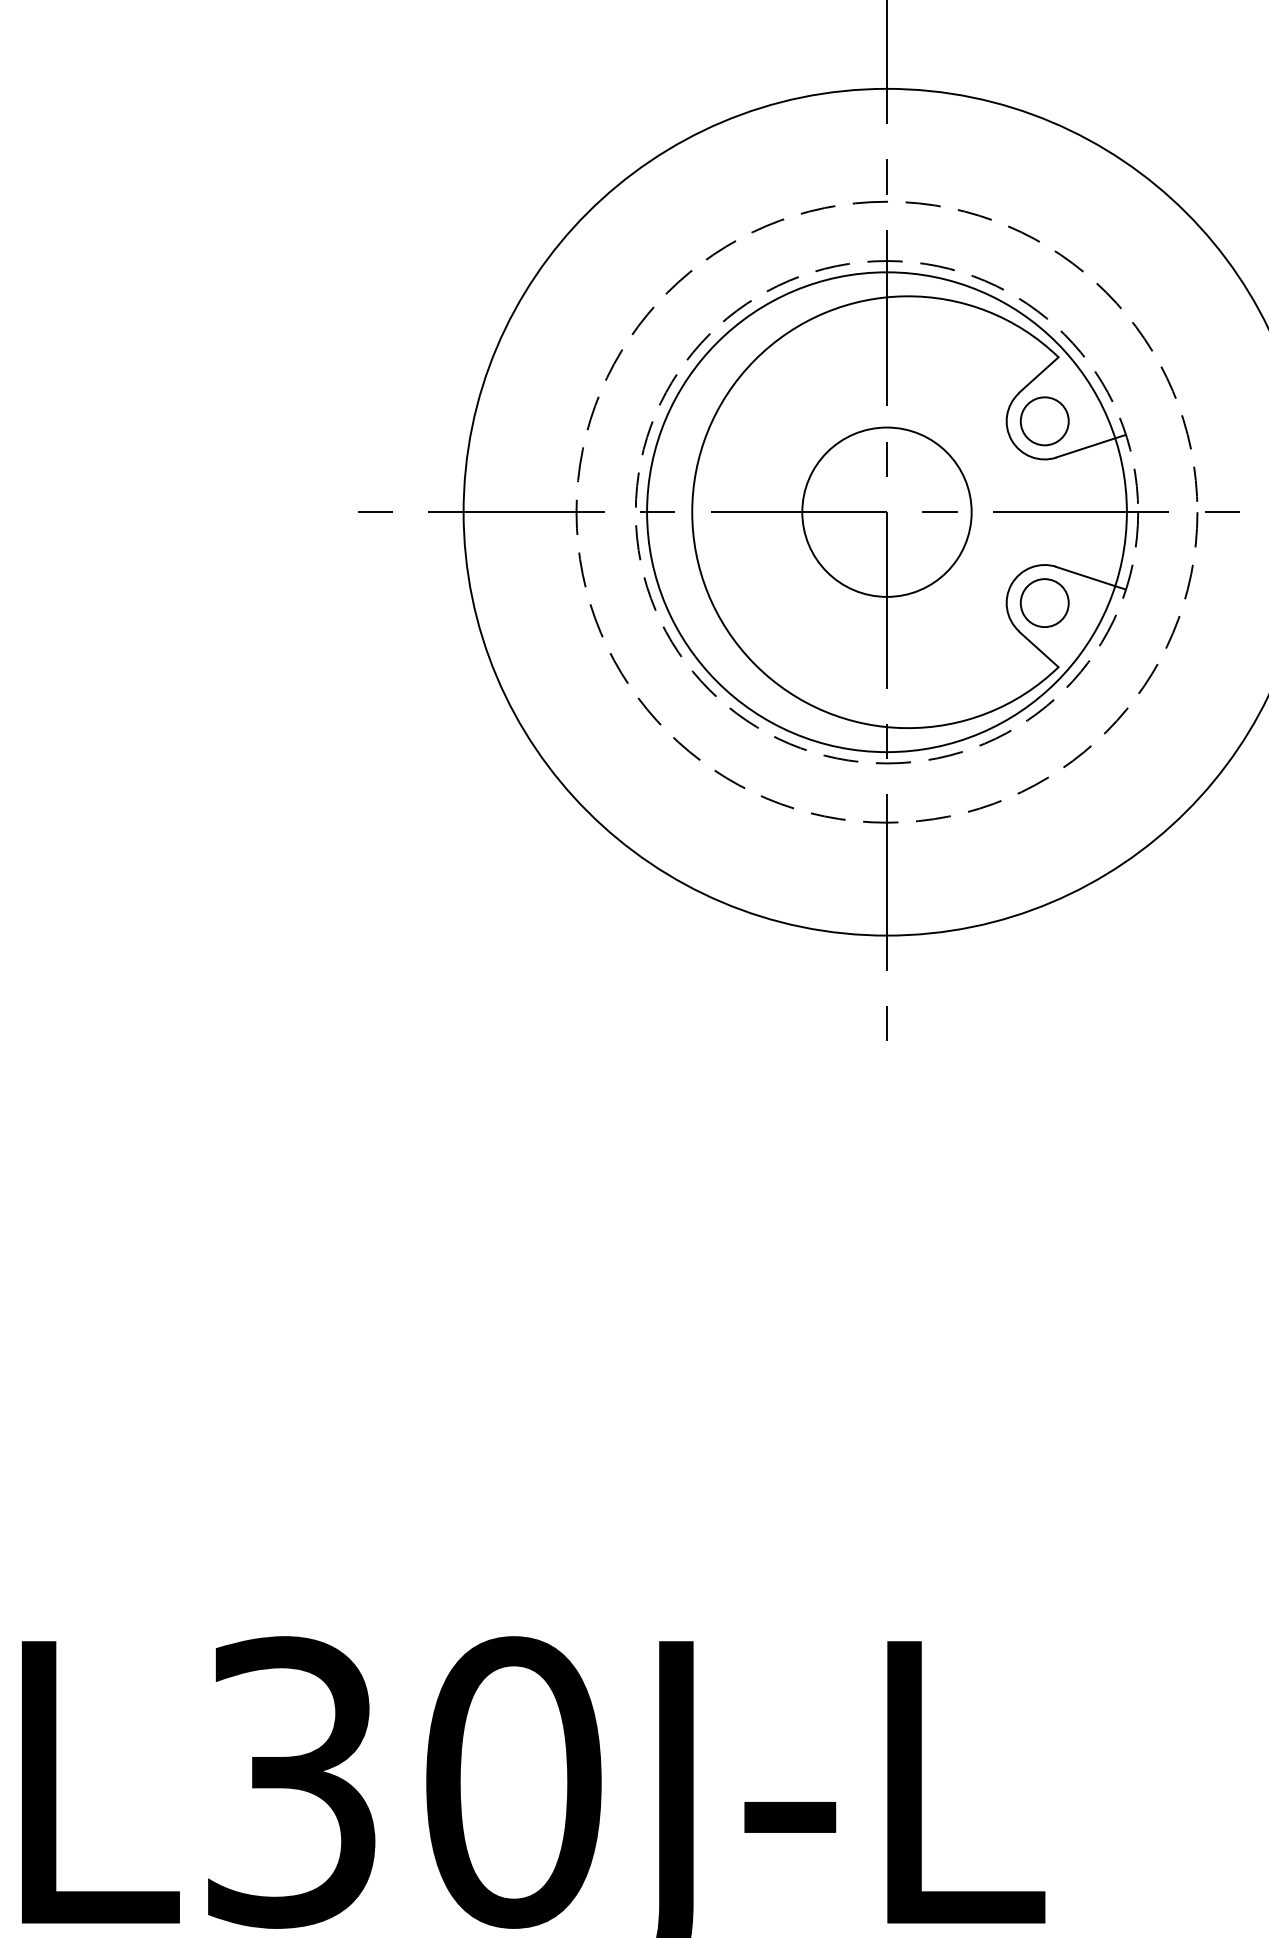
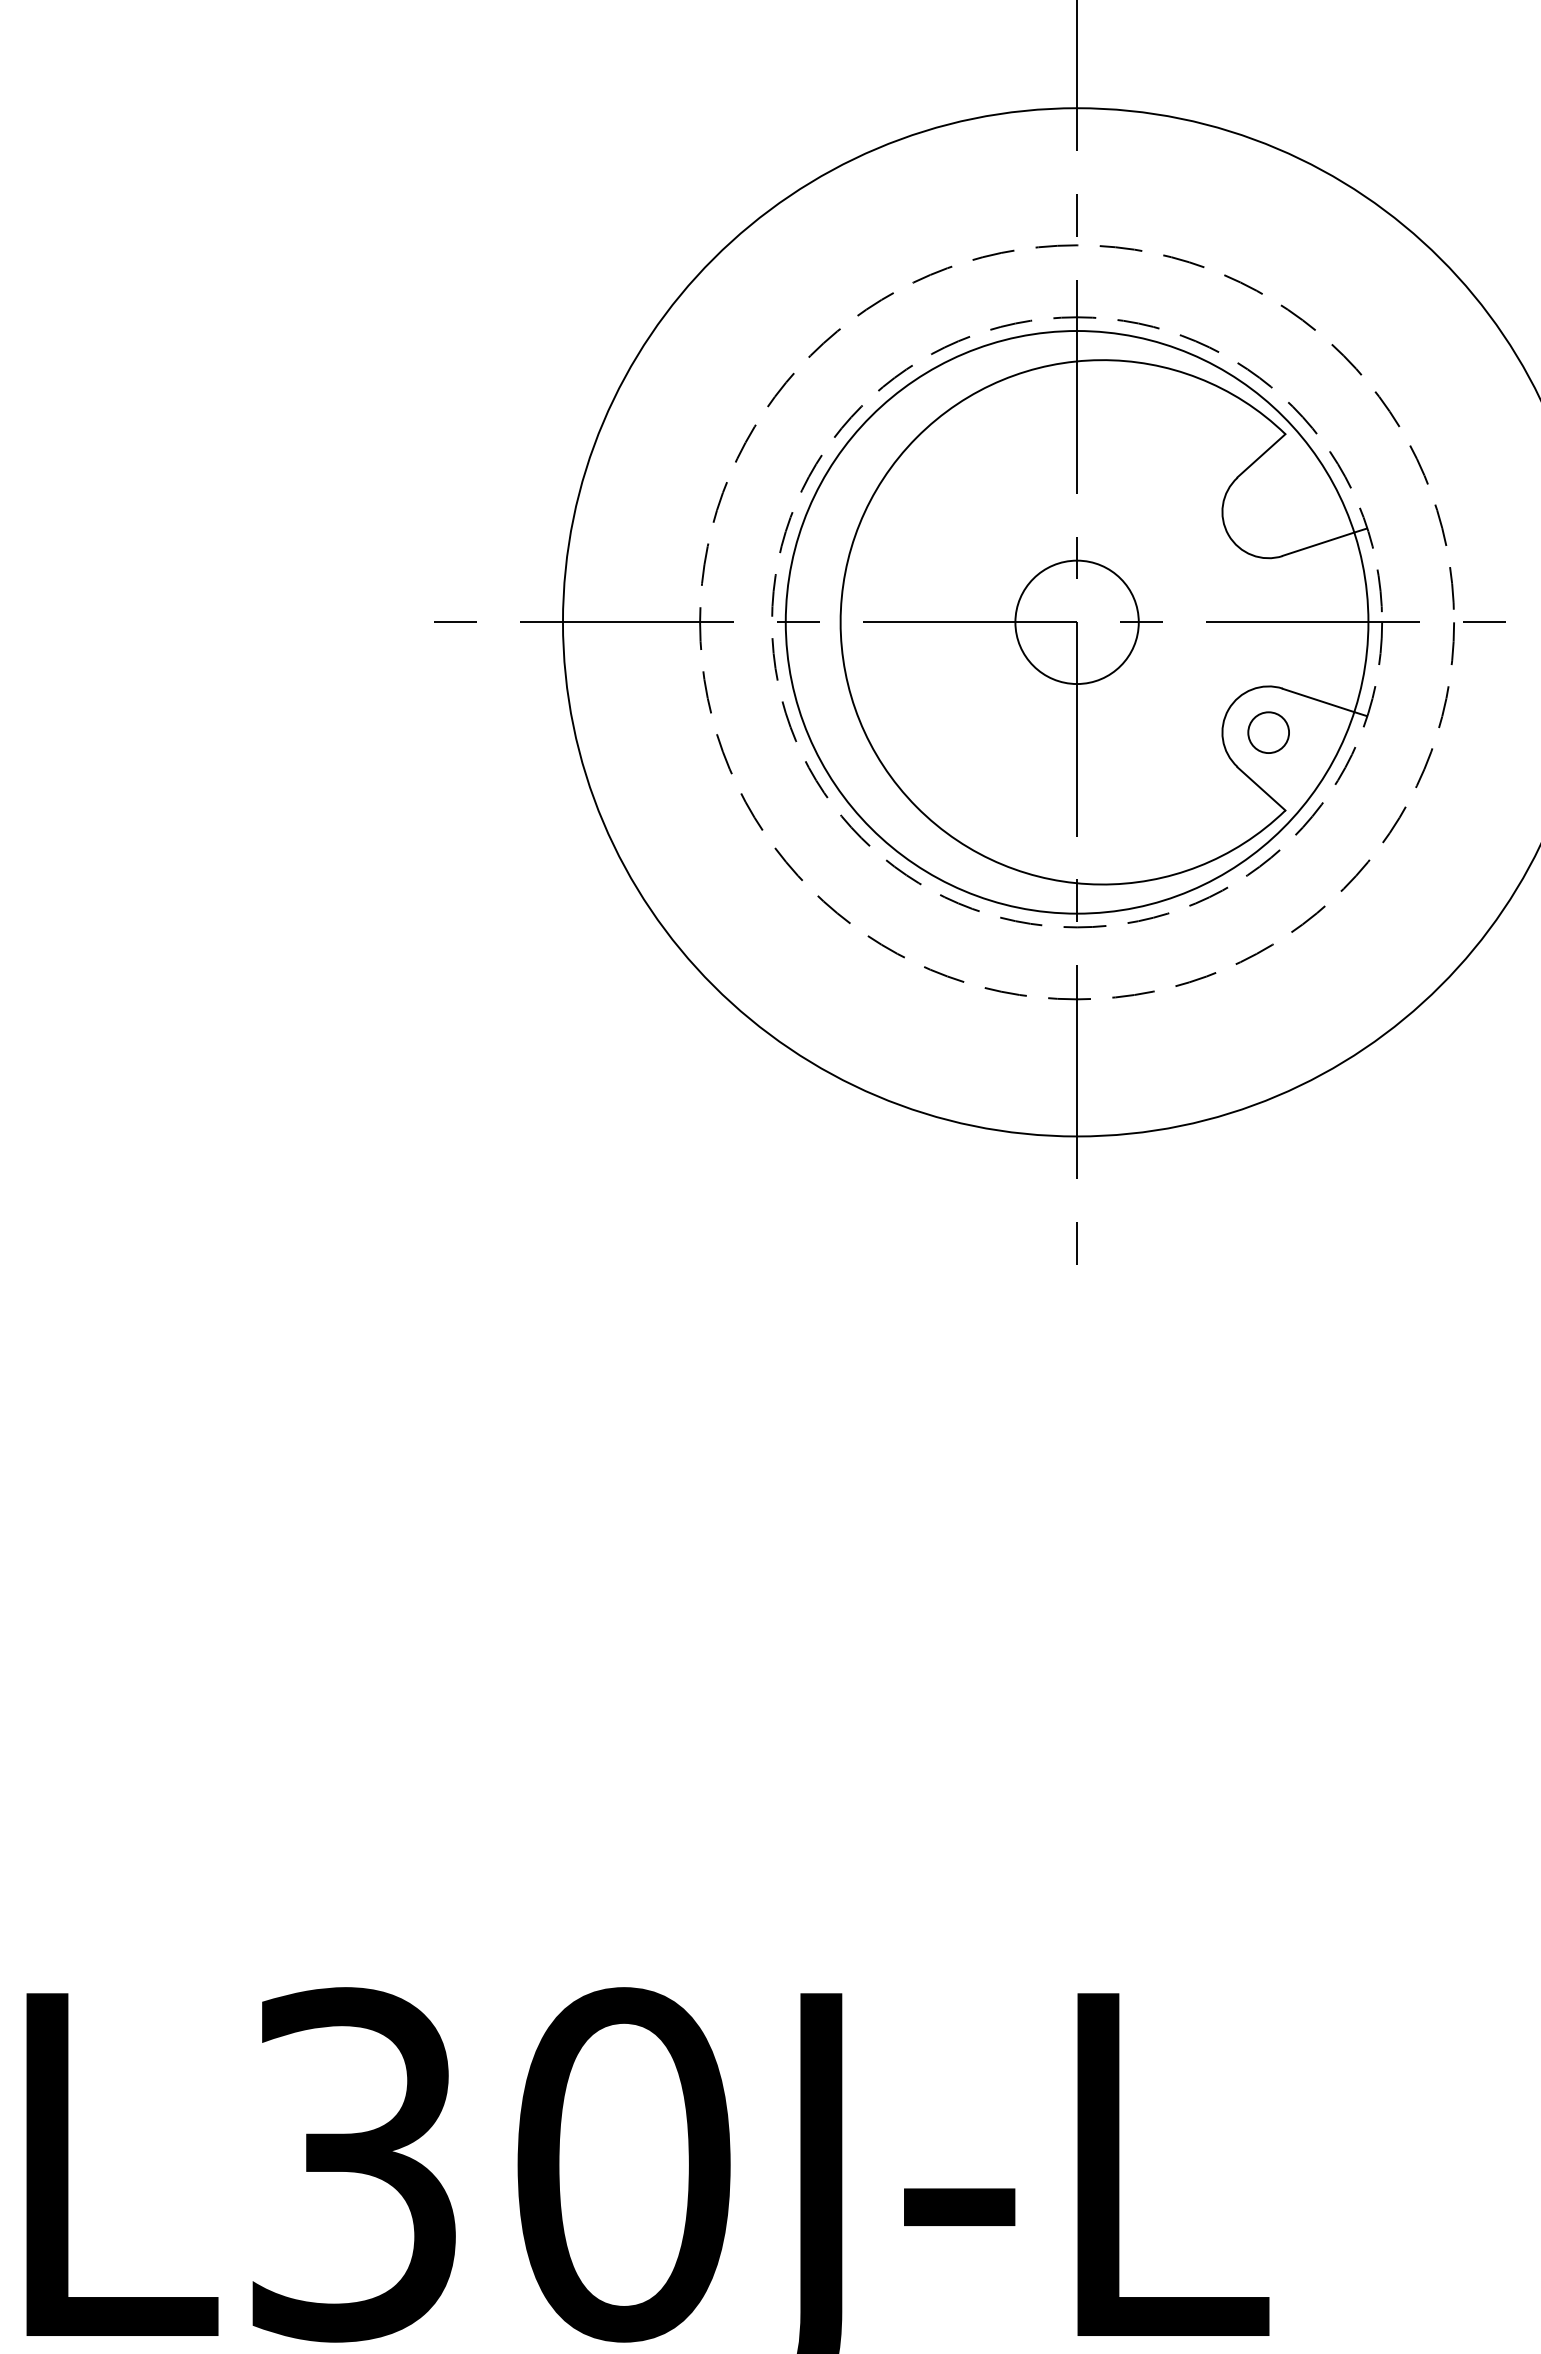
circle: (1044, 420) -> (1268, 511), removed
circle: (886, 512) -> (1076, 622), size x0.6
circle: (1044, 602) -> (1268, 732), size x0.7

